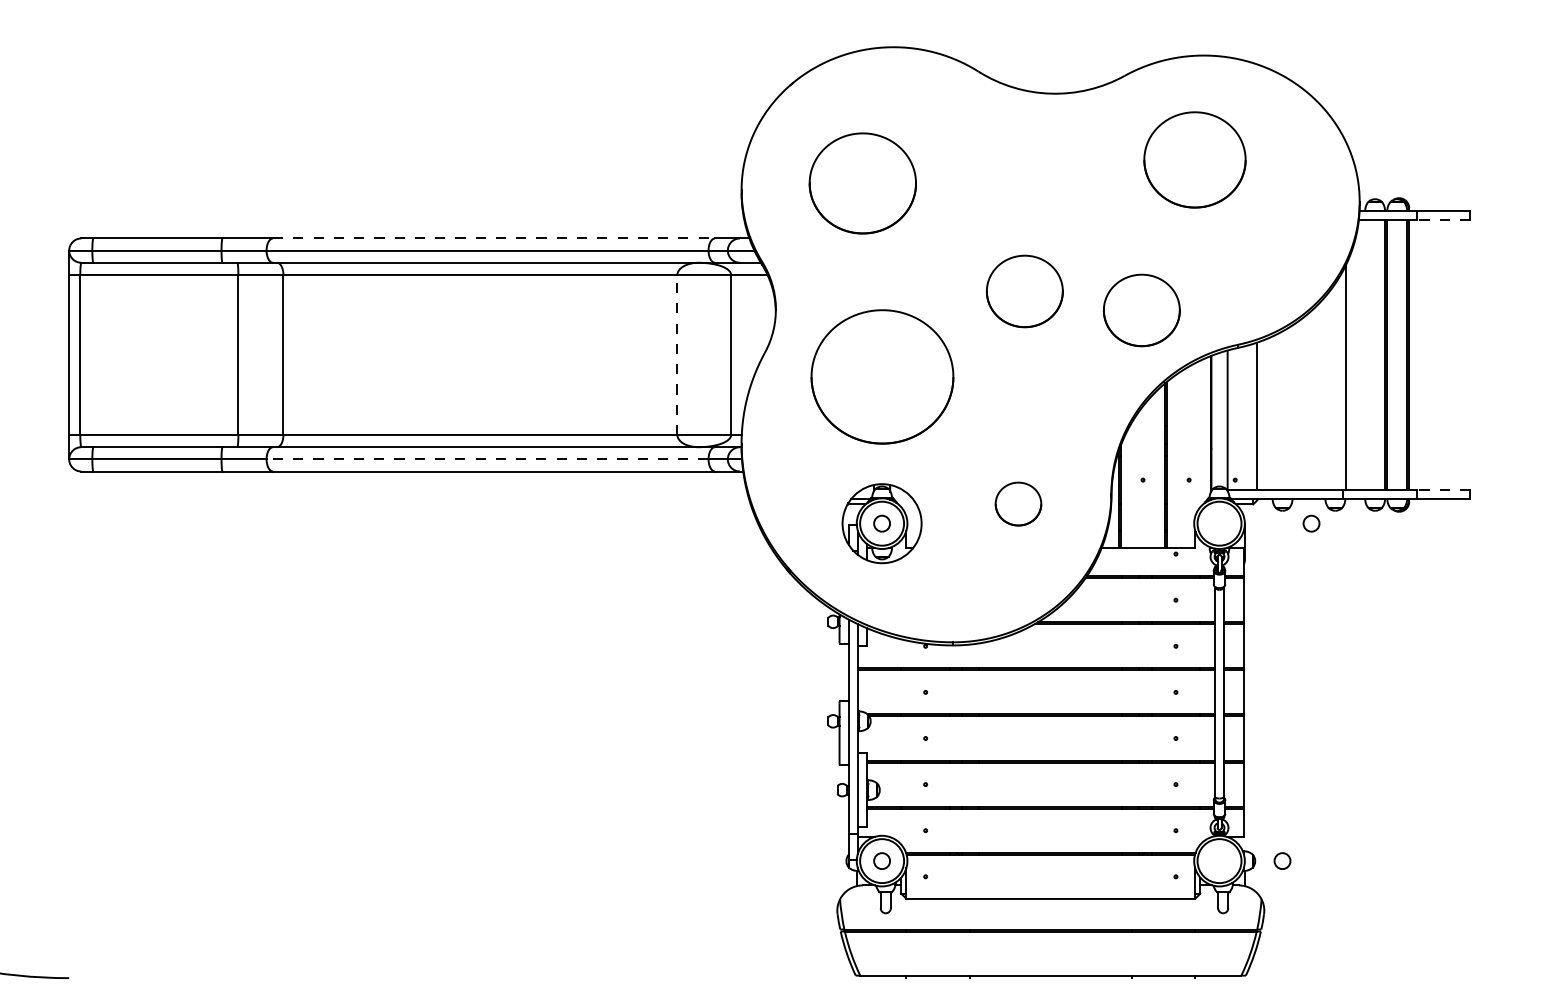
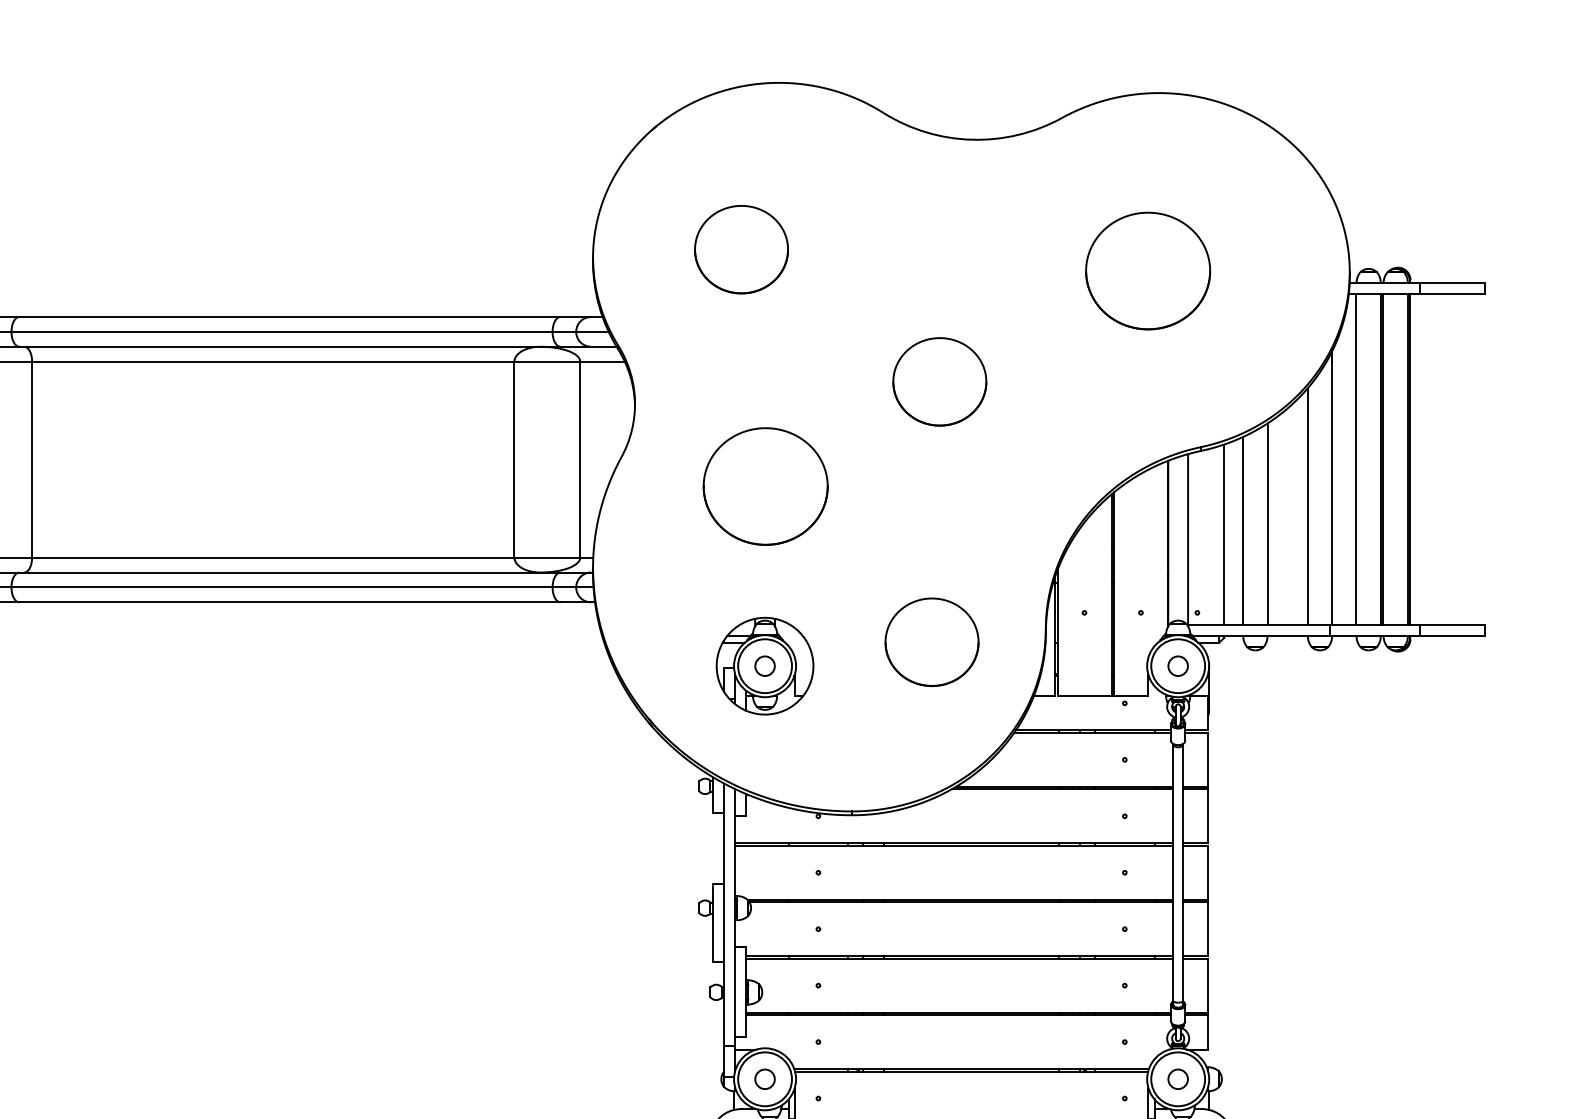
part: (1194, 159) -> (1147, 270), moved
part: (862, 183) -> (741, 249), size x0.71
line: (1443, 219) -> (1452, 293), dashed -> solid
line: (494, 238) -> (290, 317), dashed -> solid
part: (1141, 310) -> (1082, 405), removed
line: (677, 354) -> (514, 459), dashed -> solid
line: (1365, 354) -> (1356, 459), added
part: (882, 376) -> (765, 485), size x0.71
line: (1325, 393) -> (1307, 506), added
line: (1292, 407) -> (1267, 523), added
line: (1272, 413) -> (1243, 531), added
line: (487, 459) -> (281, 587), dashed -> solid
line: (1443, 490) -> (1452, 625), dashed -> solid
part: (1018, 503) -> (932, 641), size x1.67
circle: (1311, 523) -> (1178, 665), moved
circle: (1282, 860) -> (1178, 1078), moved

